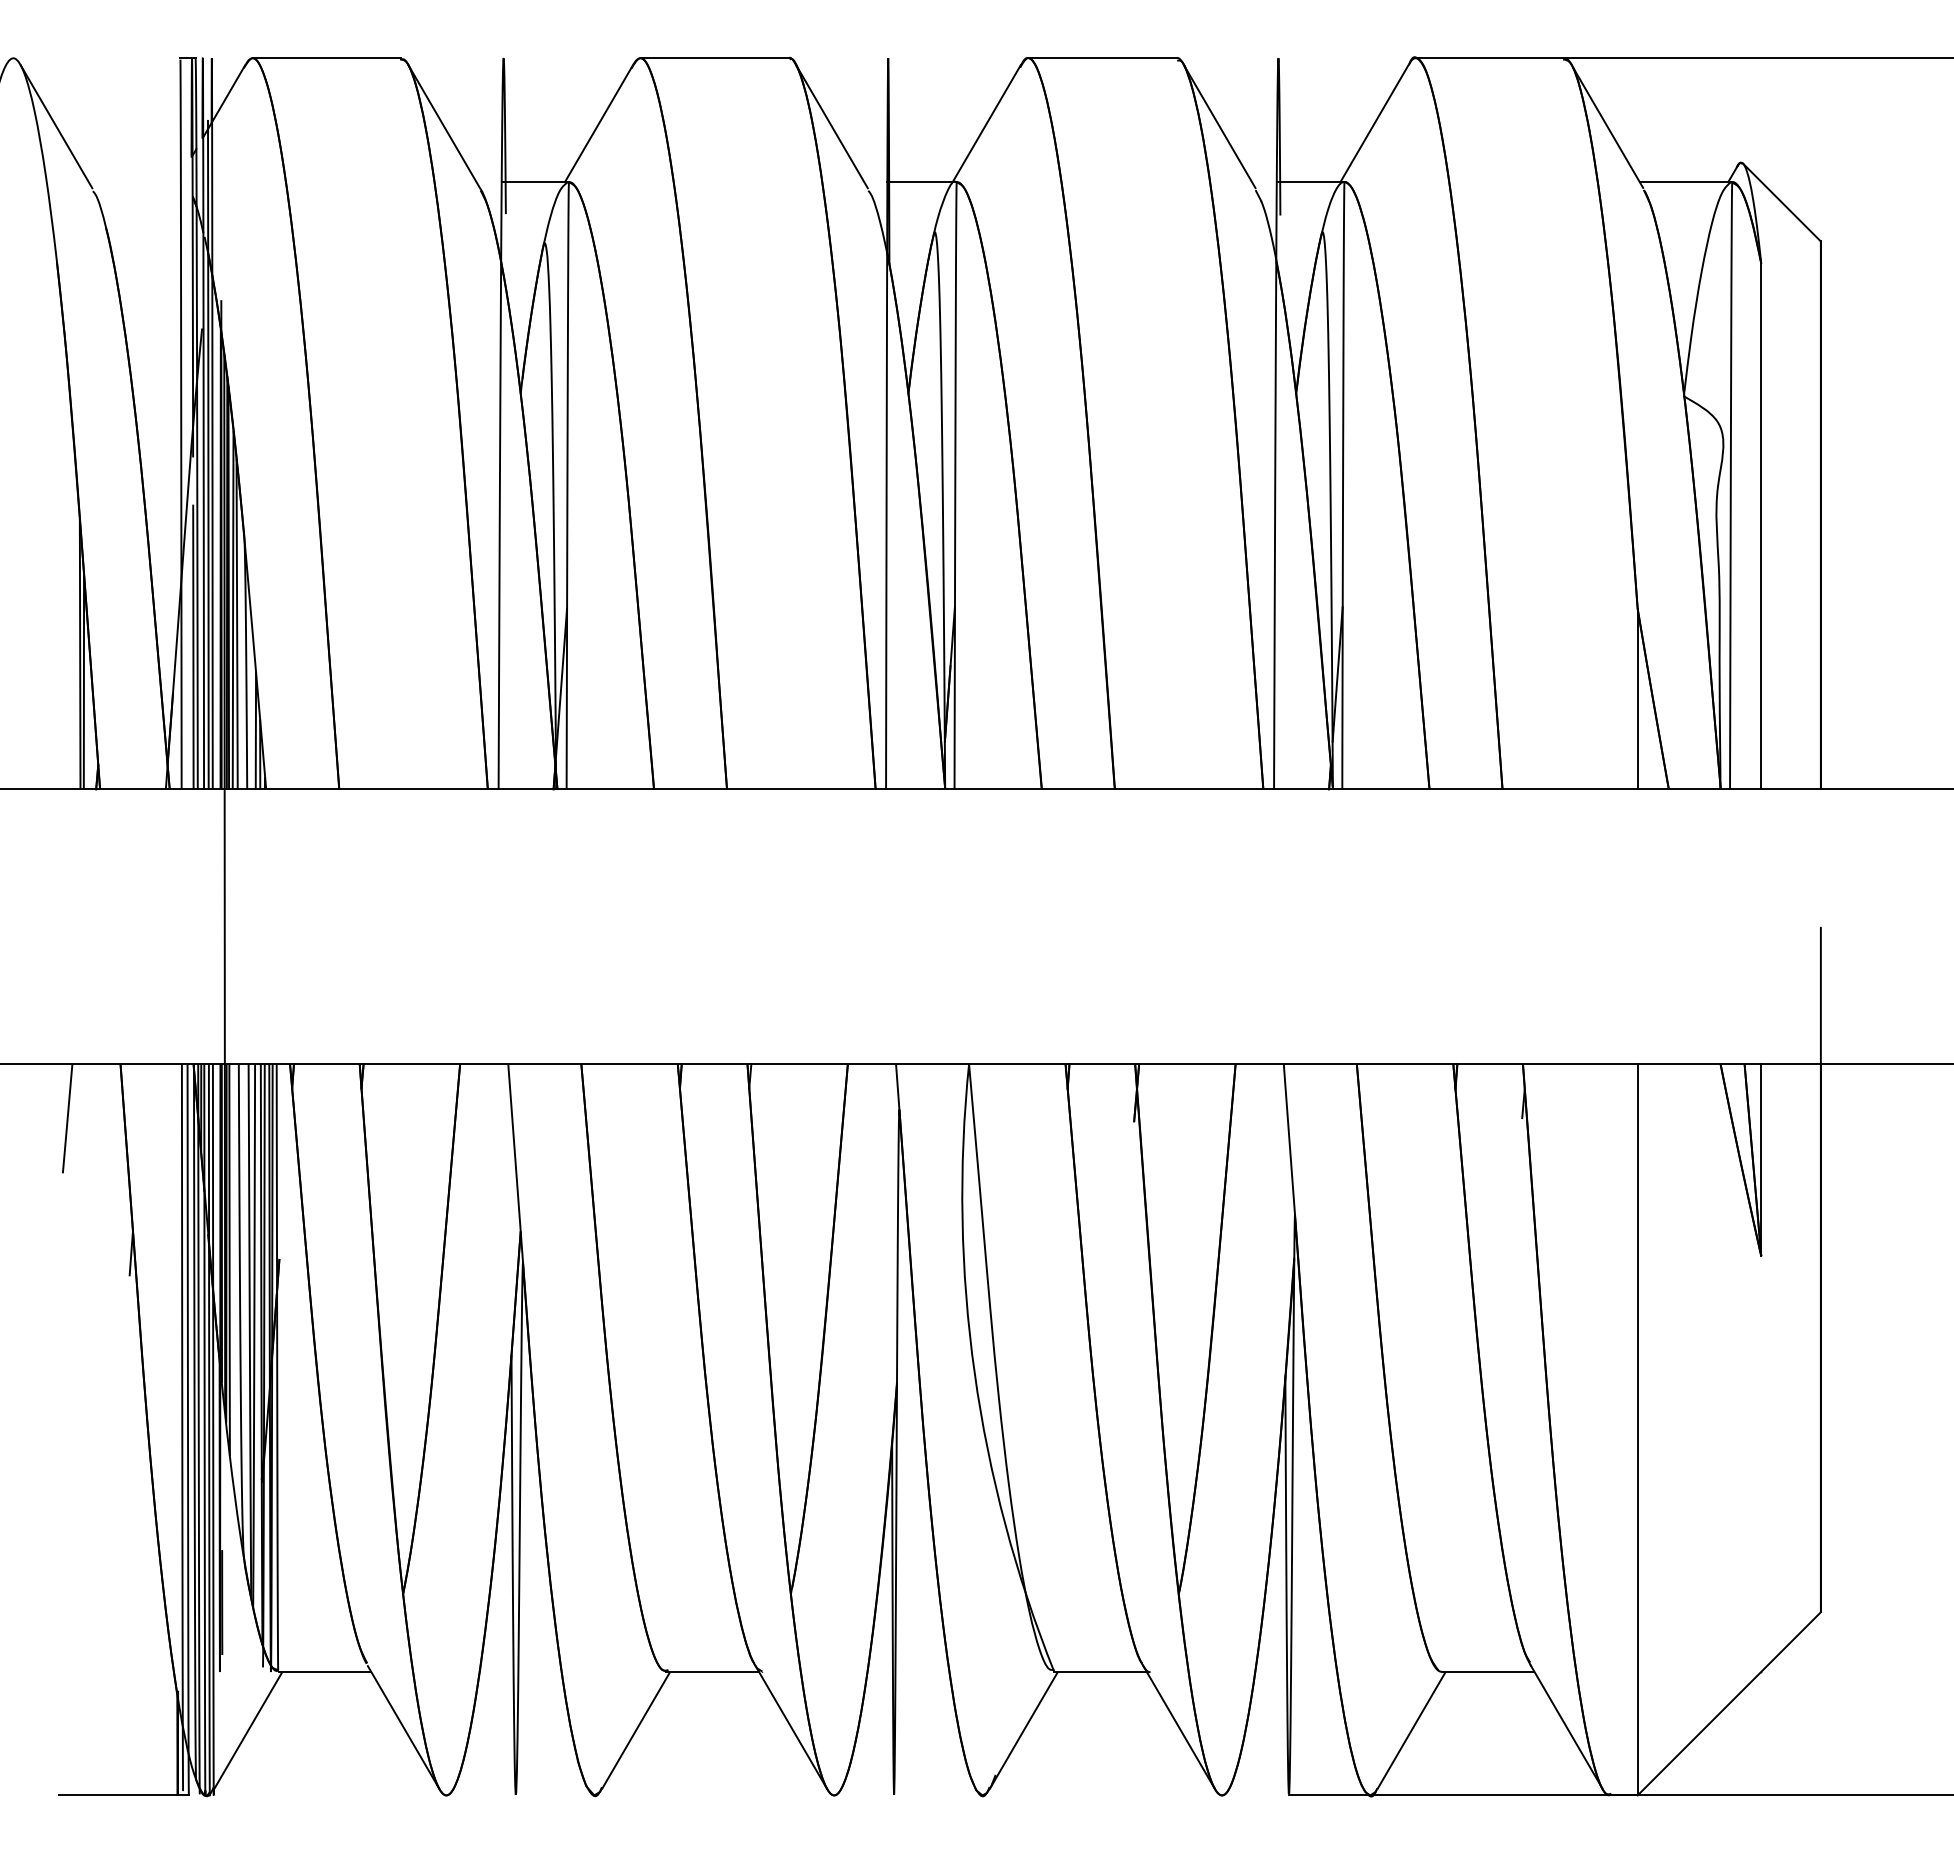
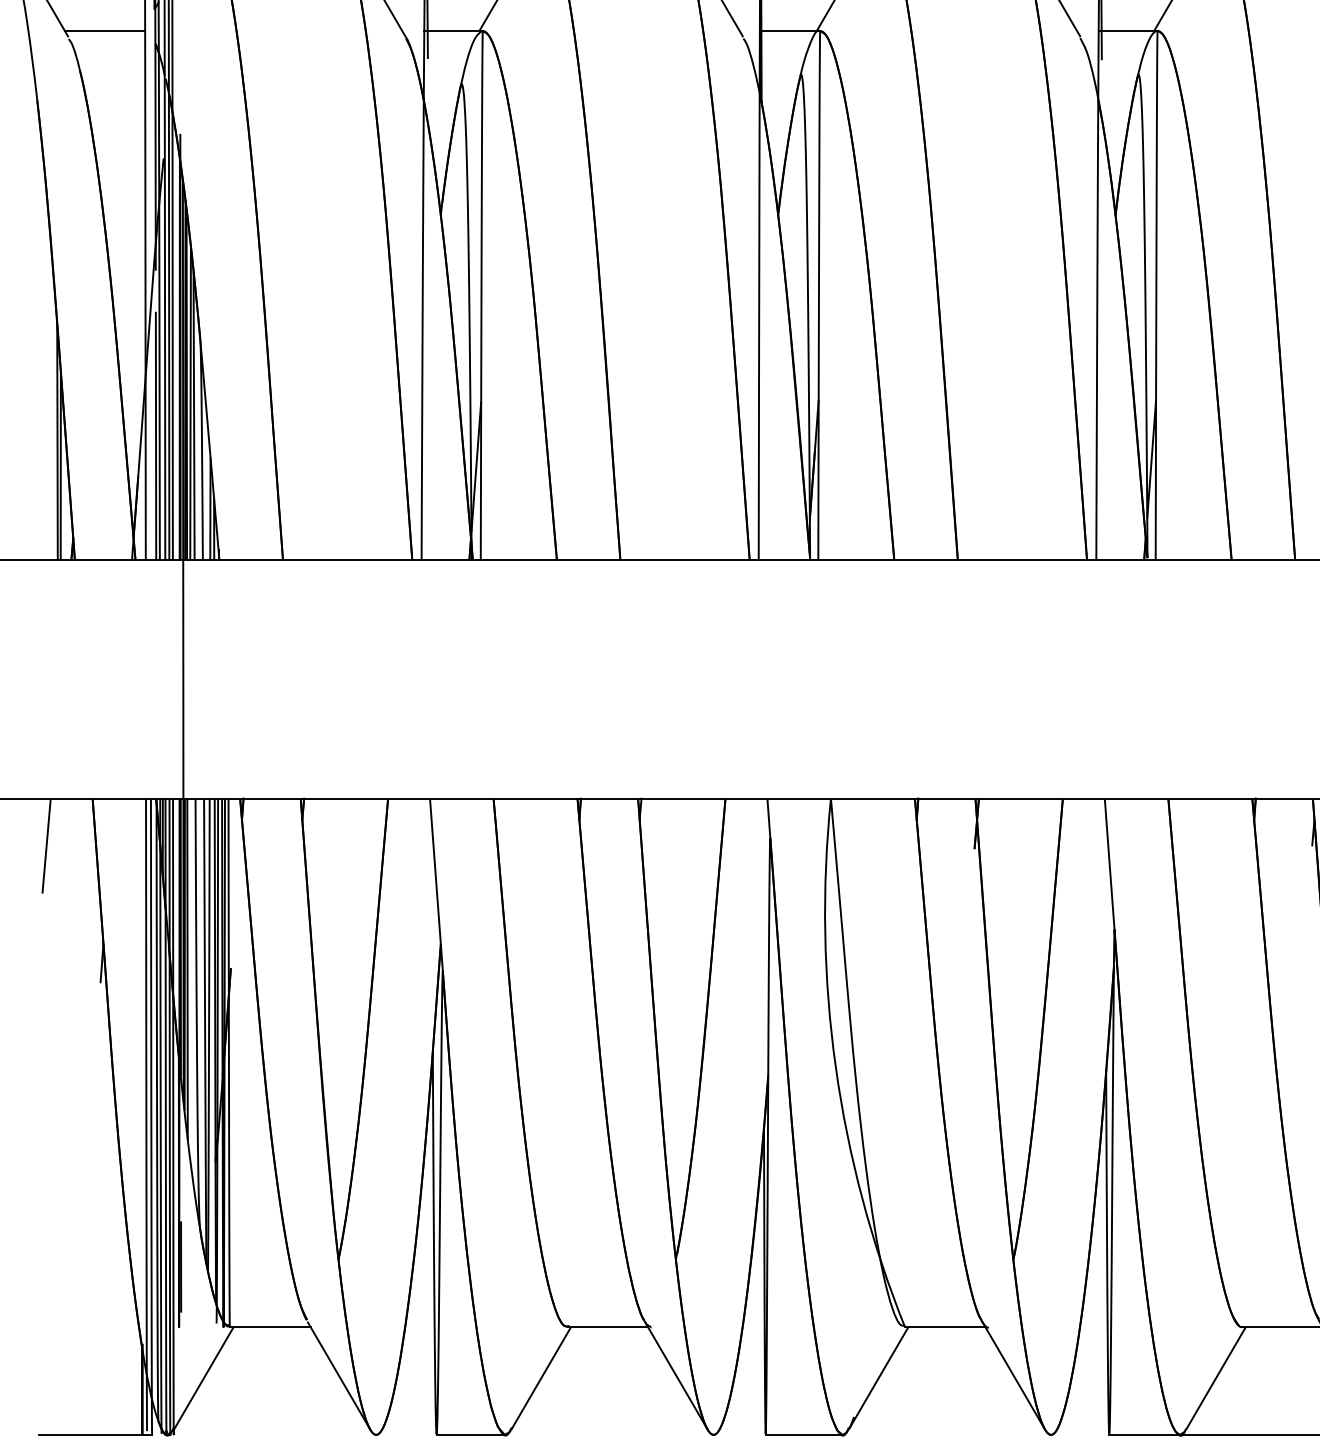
line: (134, 181) -> (104, 30), added
line: (554, 1795) -> (470, 1434), added
line: (938, 1795) -> (804, 1434), added

